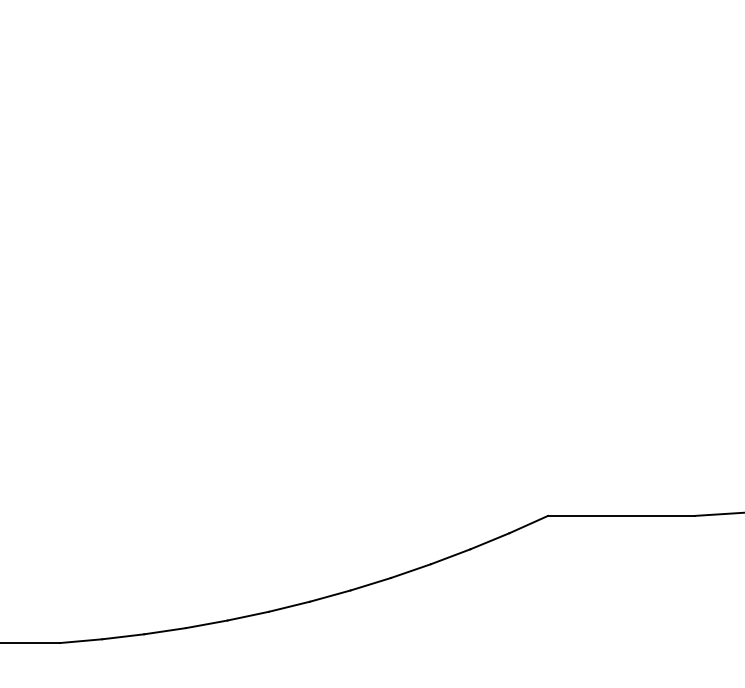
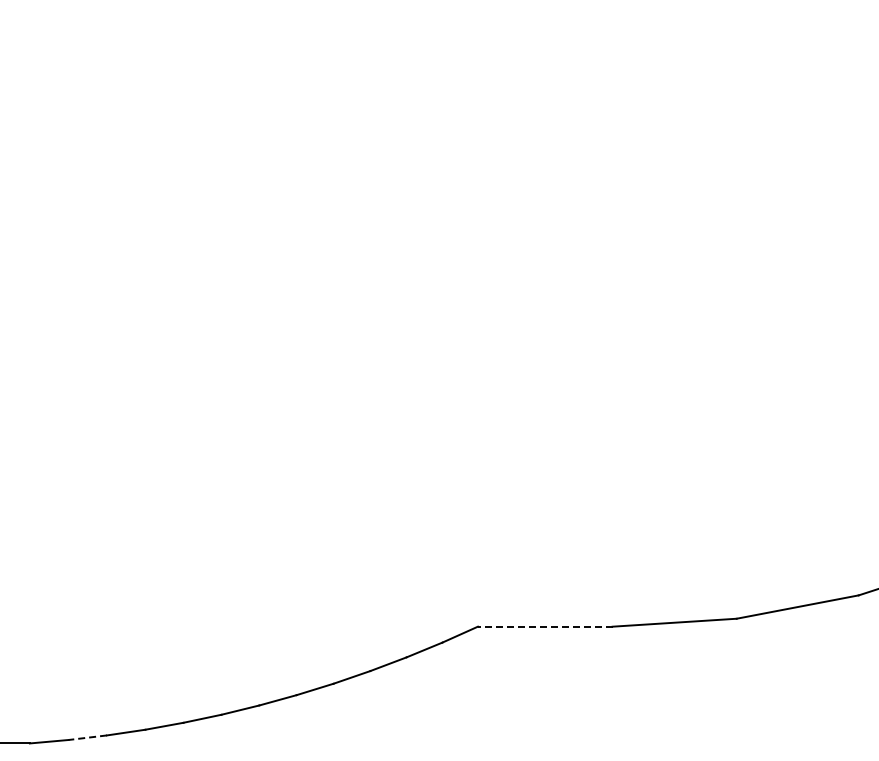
line: (620, 515) -> (544, 626), solid -> dashed
line: (122, 636) -> (87, 737), solid -> dashed

